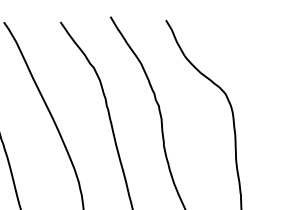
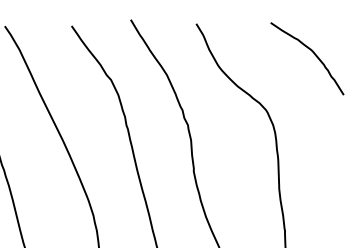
curve: (264, 45) -> (312, 53), added

